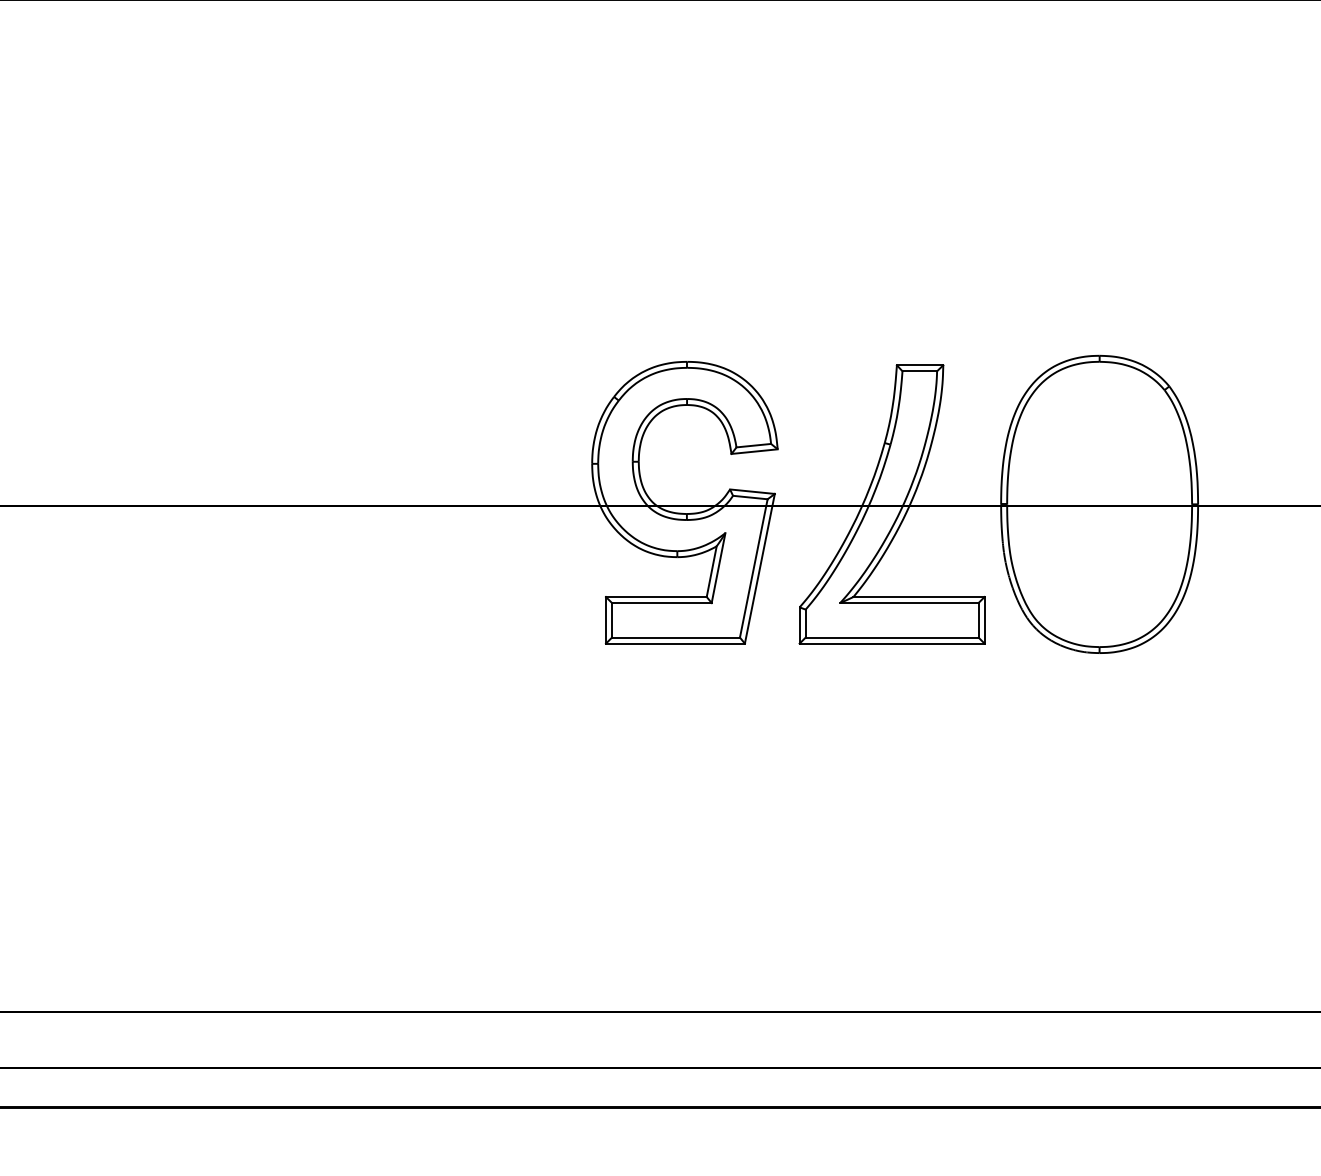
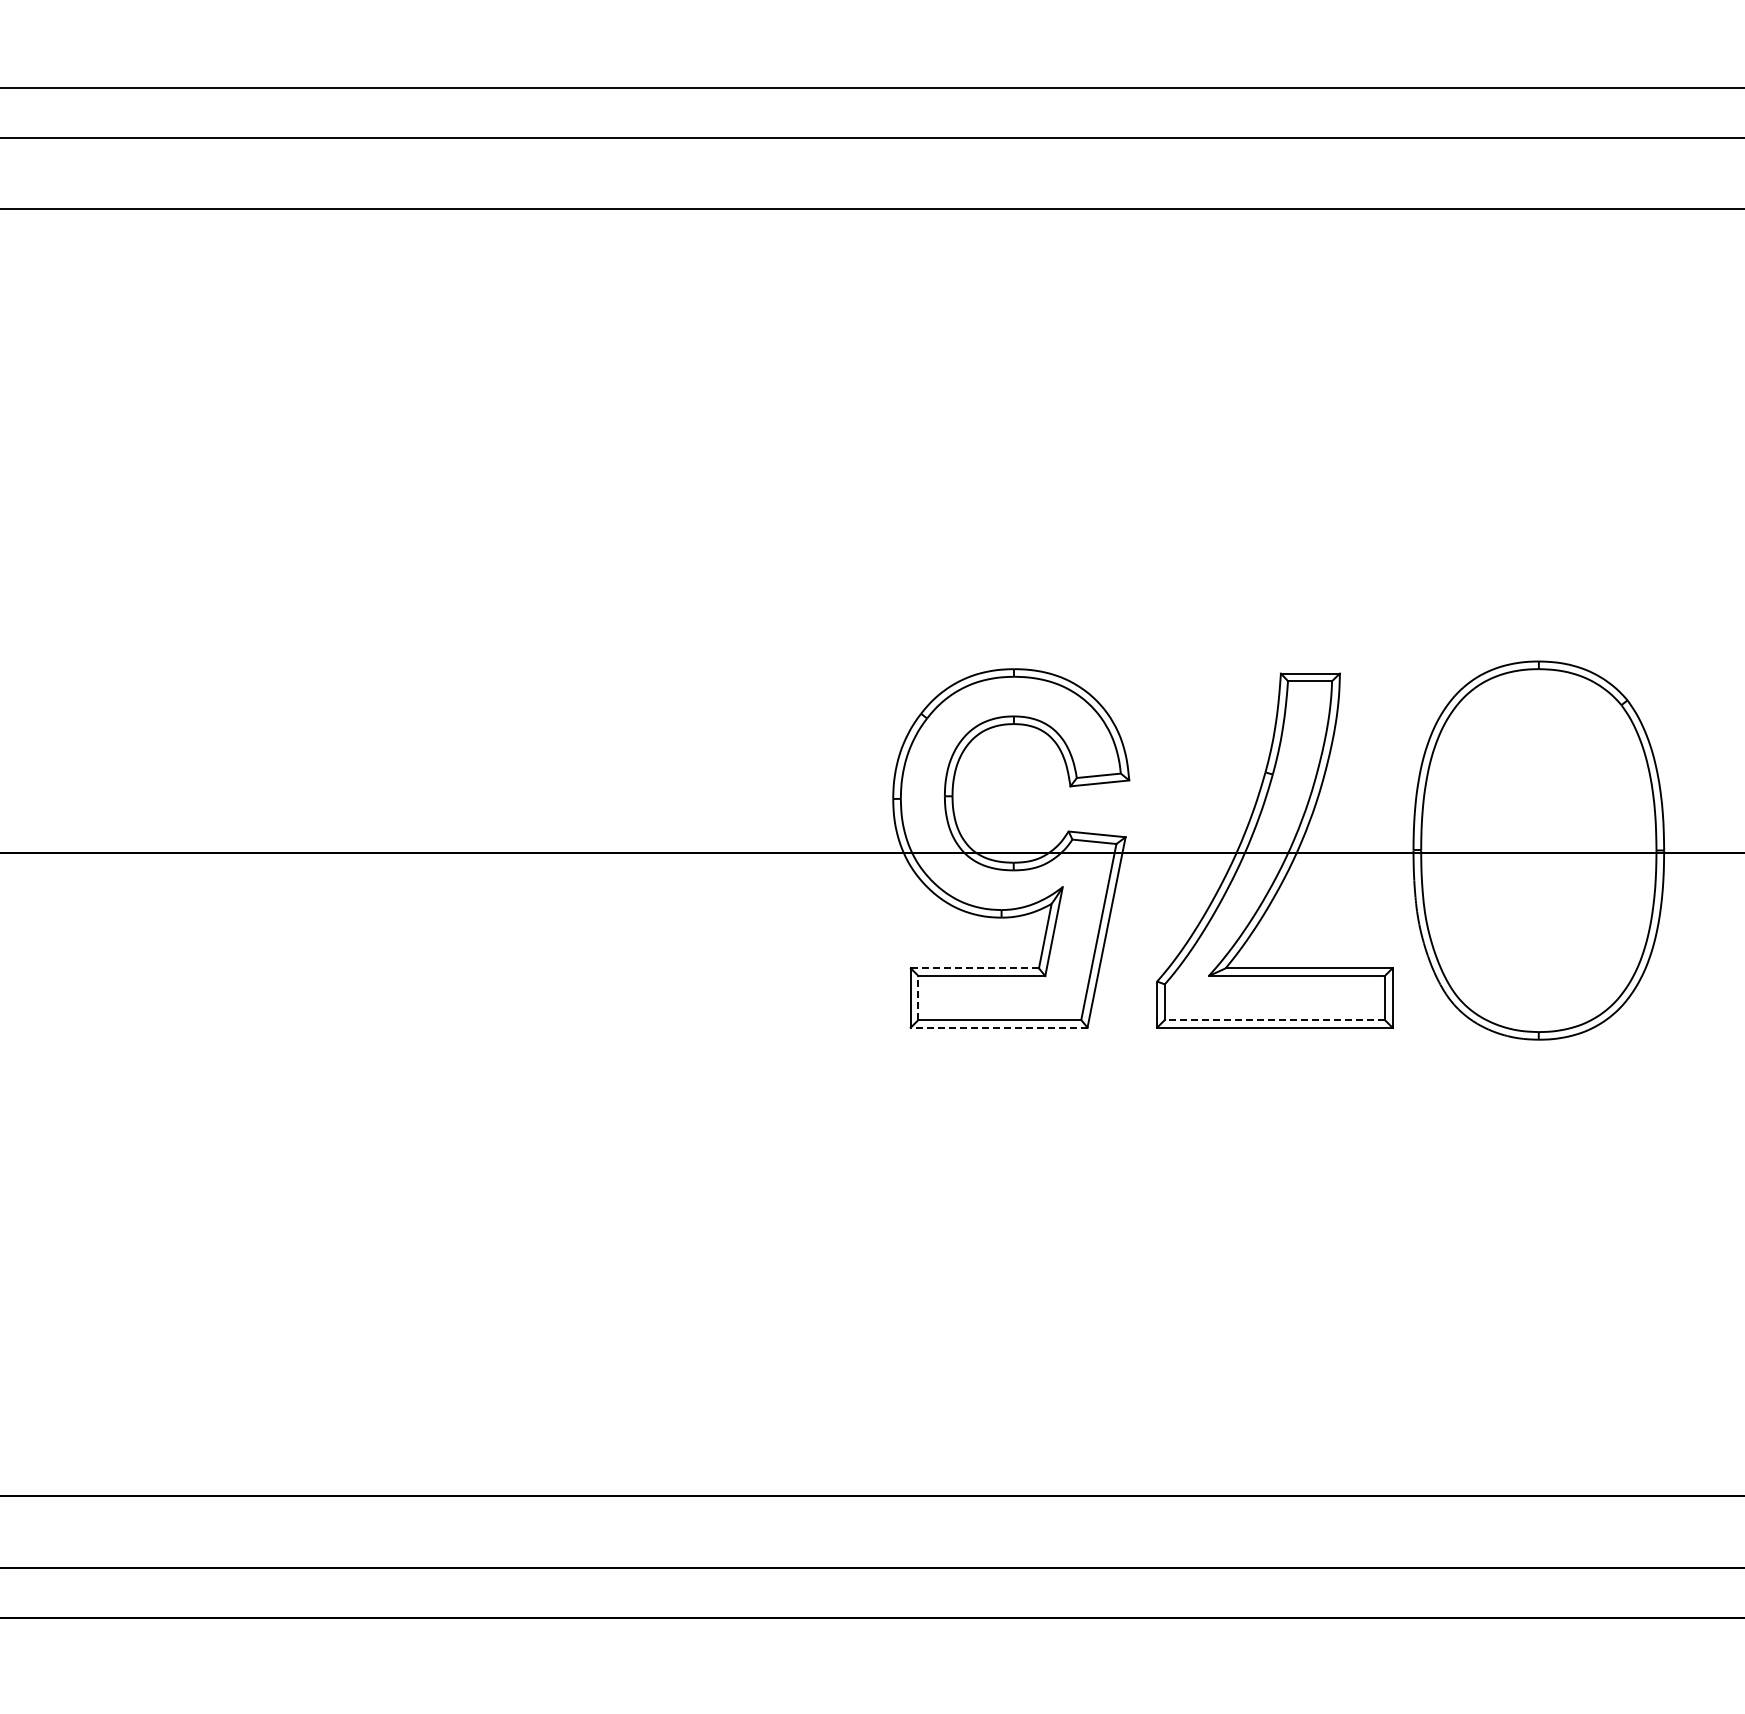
line: (656, 597) -> (975, 968), solid -> dashed
line: (612, 620) -> (918, 998), solid -> dashed
line: (891, 637) -> (1274, 1020), solid -> dashed
line: (674, 643) -> (998, 1027), solid -> dashed

